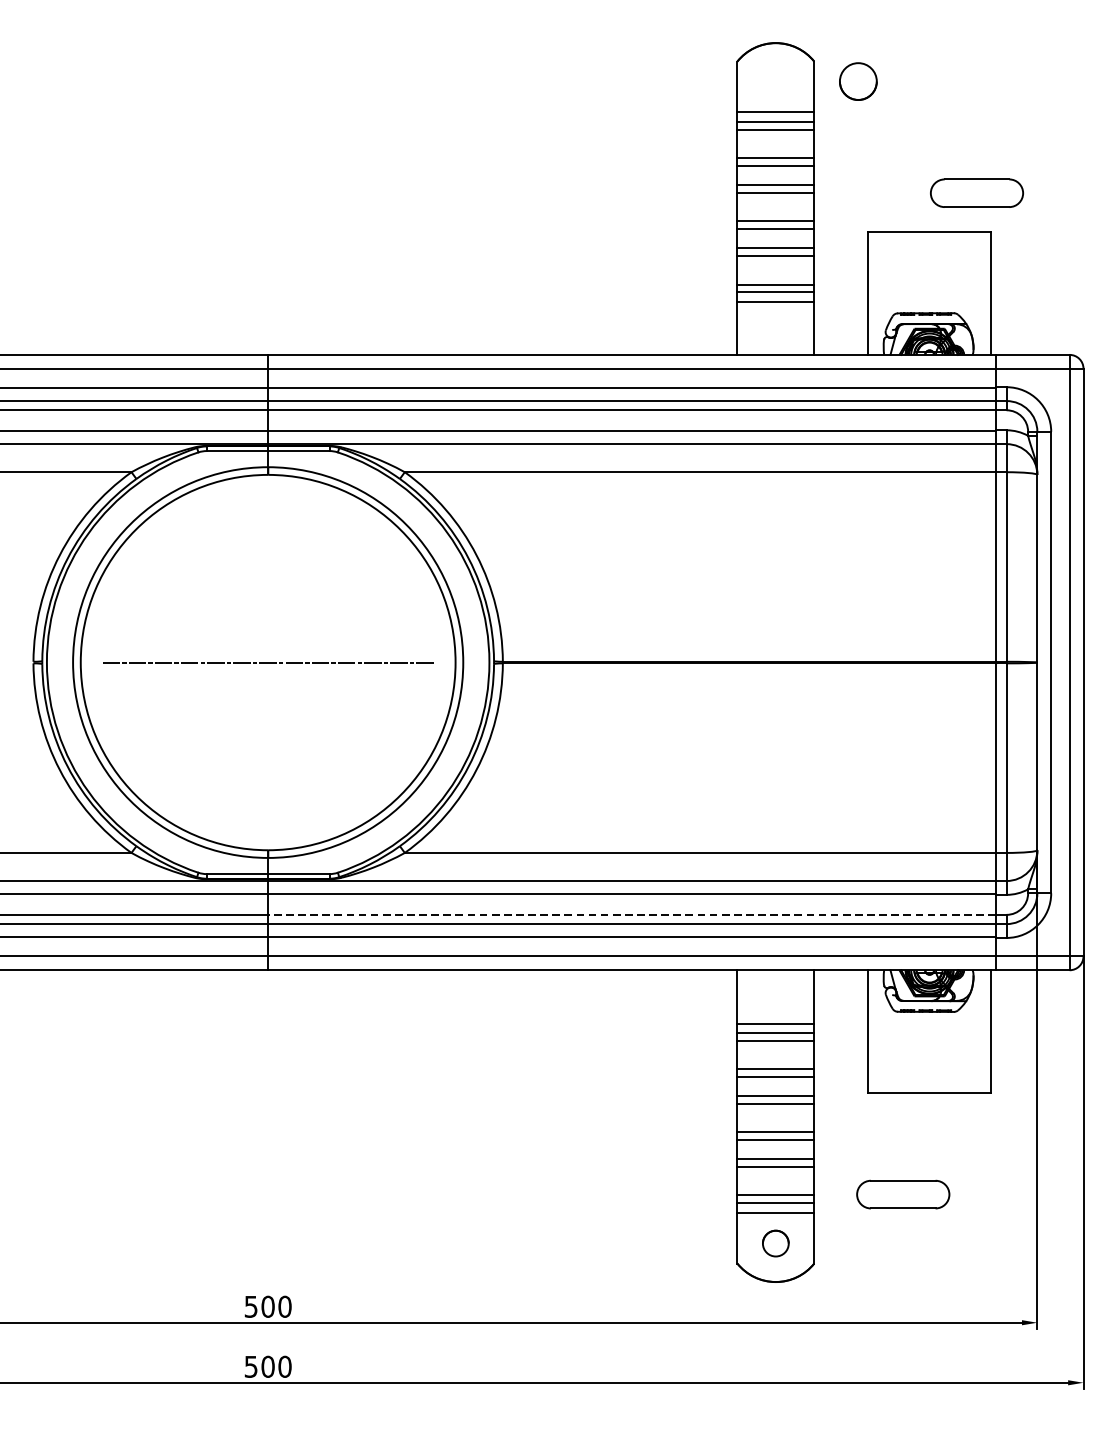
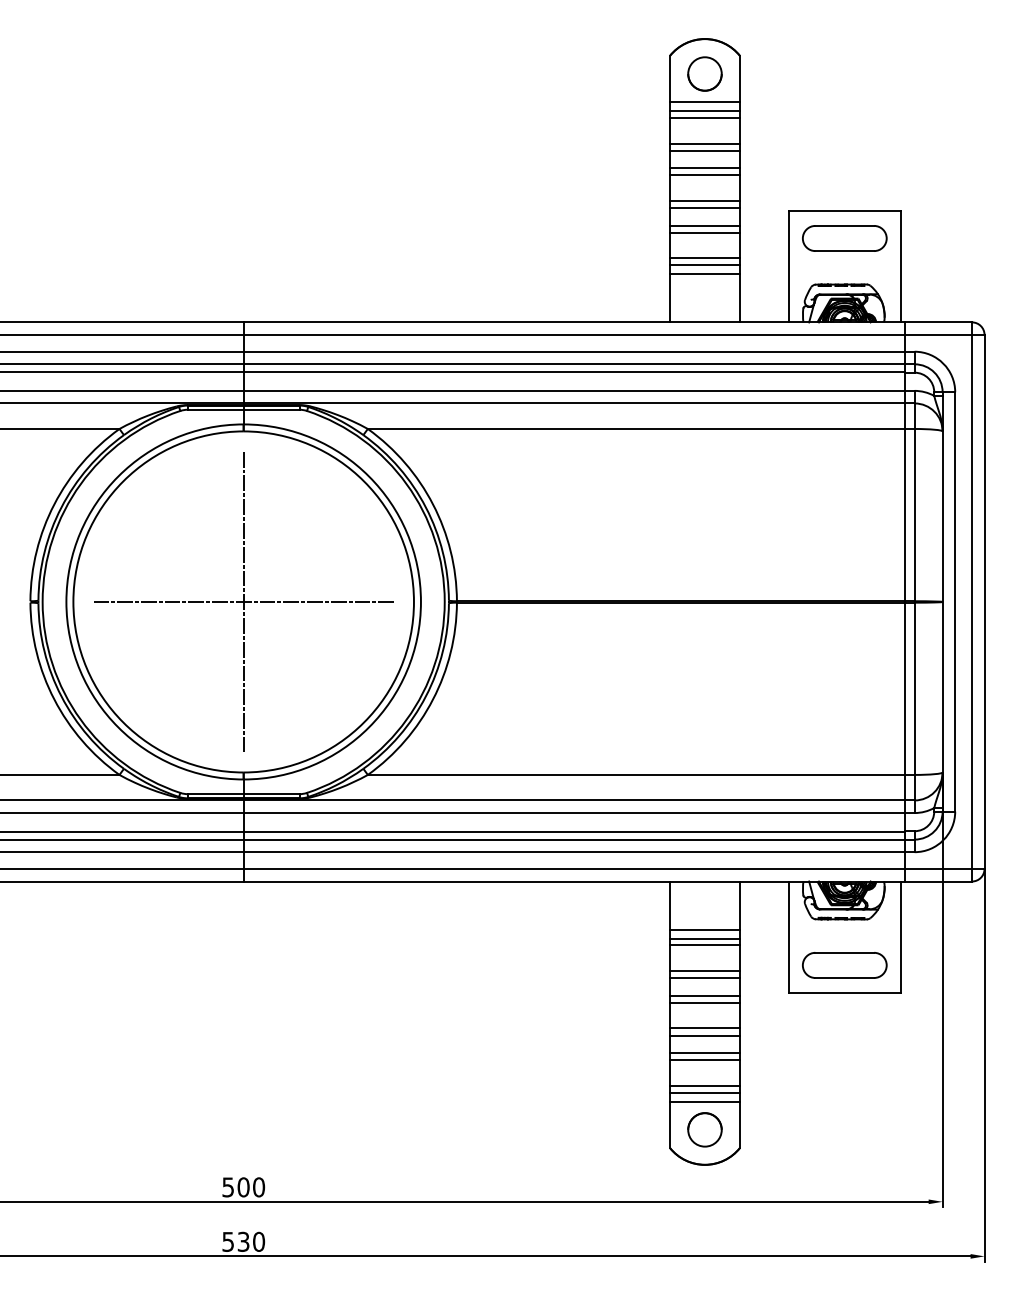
part: (857, 81) -> (704, 73), moved
part: (976, 193) -> (844, 238), moved
line: (267, 662) -> (243, 601), added
line: (632, 915) -> (574, 831), dashed -> solid
part: (902, 1194) -> (844, 965), moved
part: (775, 1243) -> (704, 1129), size x1.43
text: (267, 1366) -> (243, 1241), 500 -> 530

